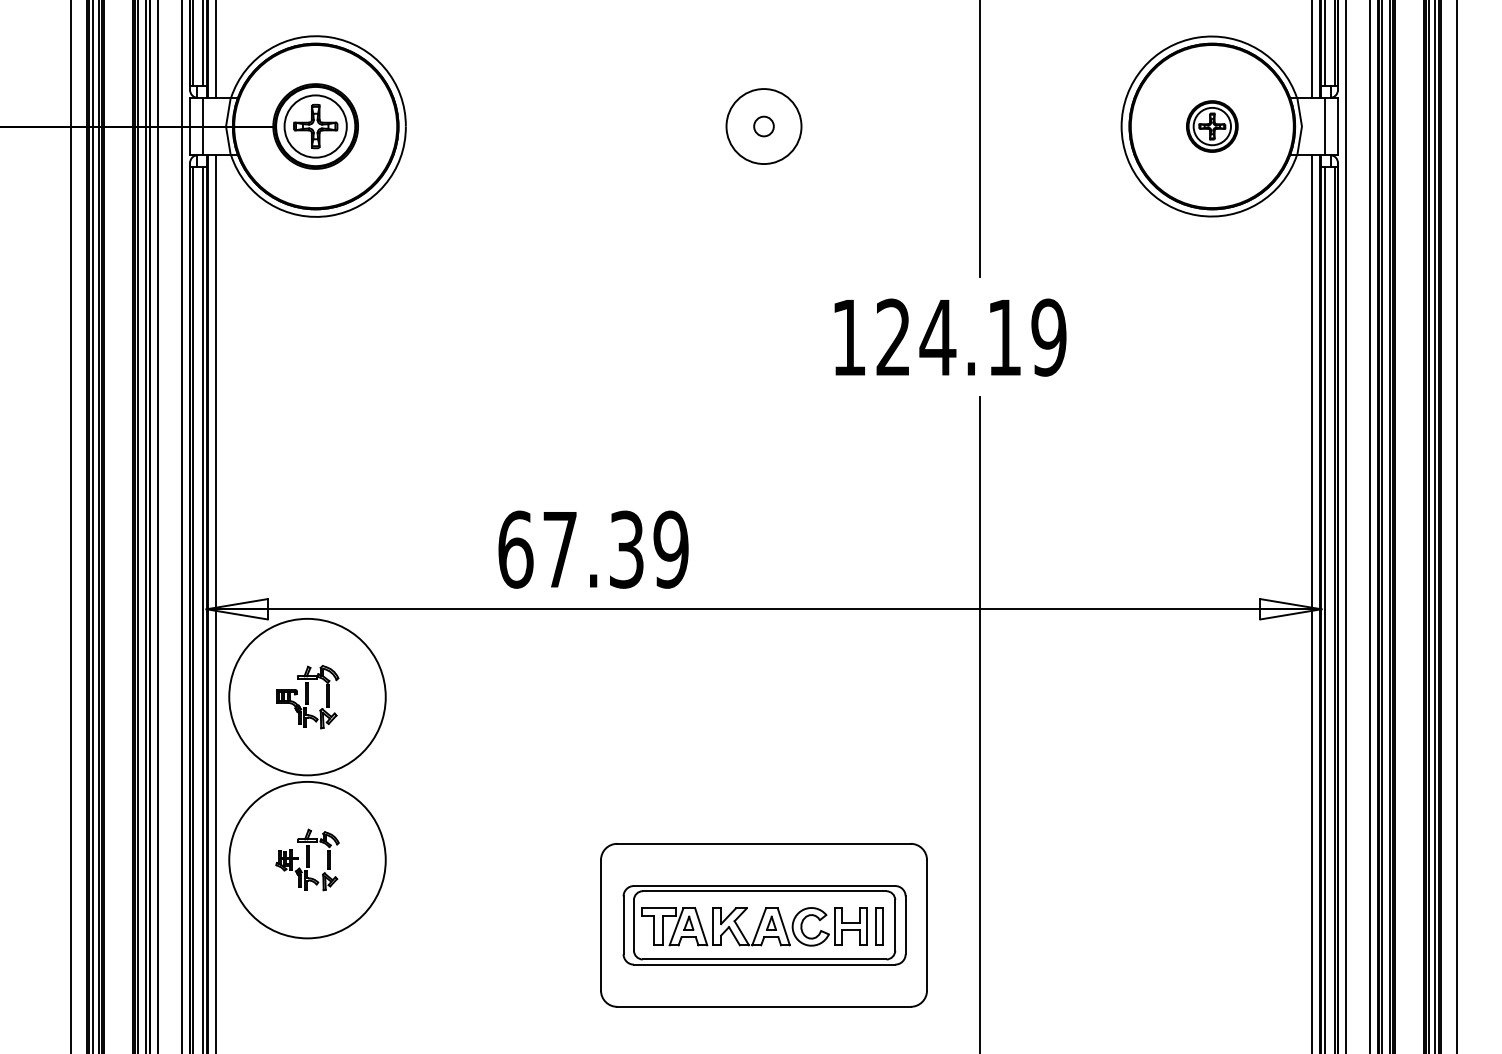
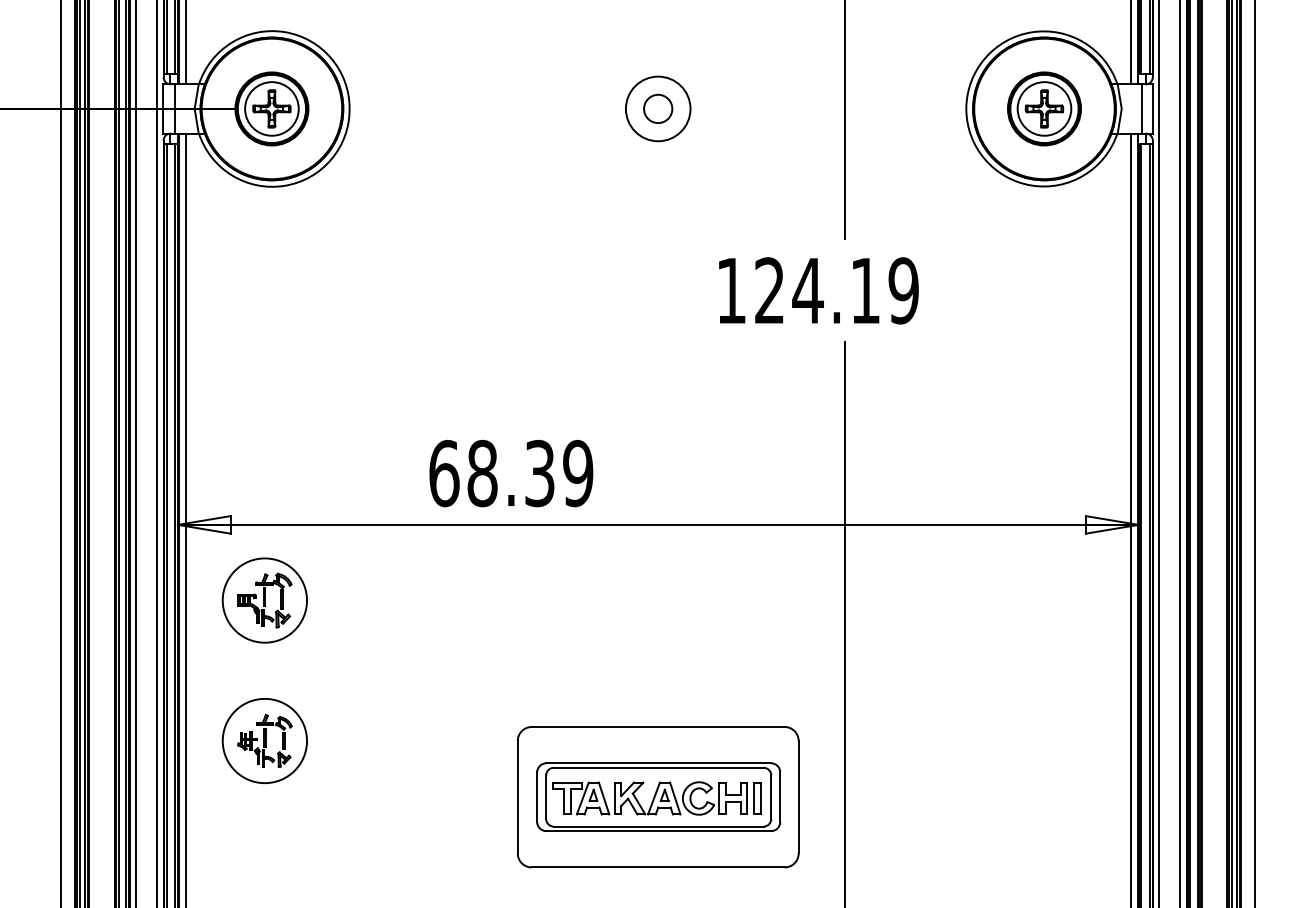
circle: (764, 126) -> (658, 108), size x1.67
part: (1212, 126) -> (1044, 108), size x1.67
text: (560, 549) -> (482, 473), 67.39 -> 68.39
circle: (307, 697) -> (264, 600), size x0.62
circle: (307, 859) -> (264, 740), size x0.62

